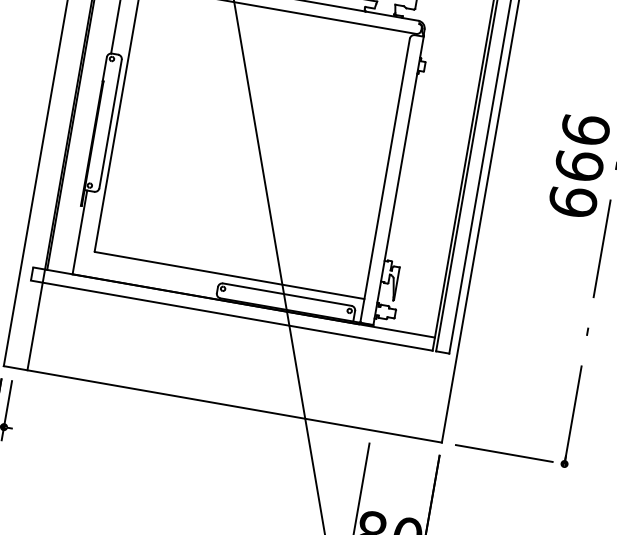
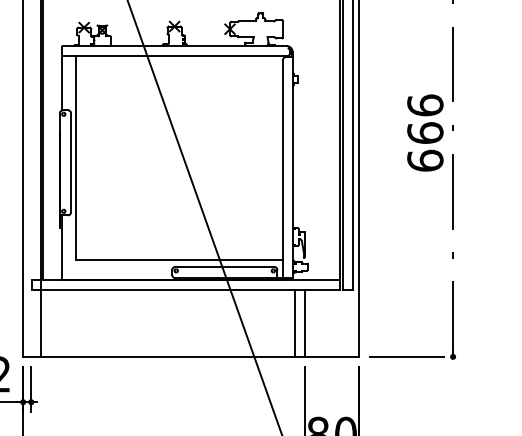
line: (366, 383) -> (295, 322), added
line: (379, 385) -> (305, 322), added

